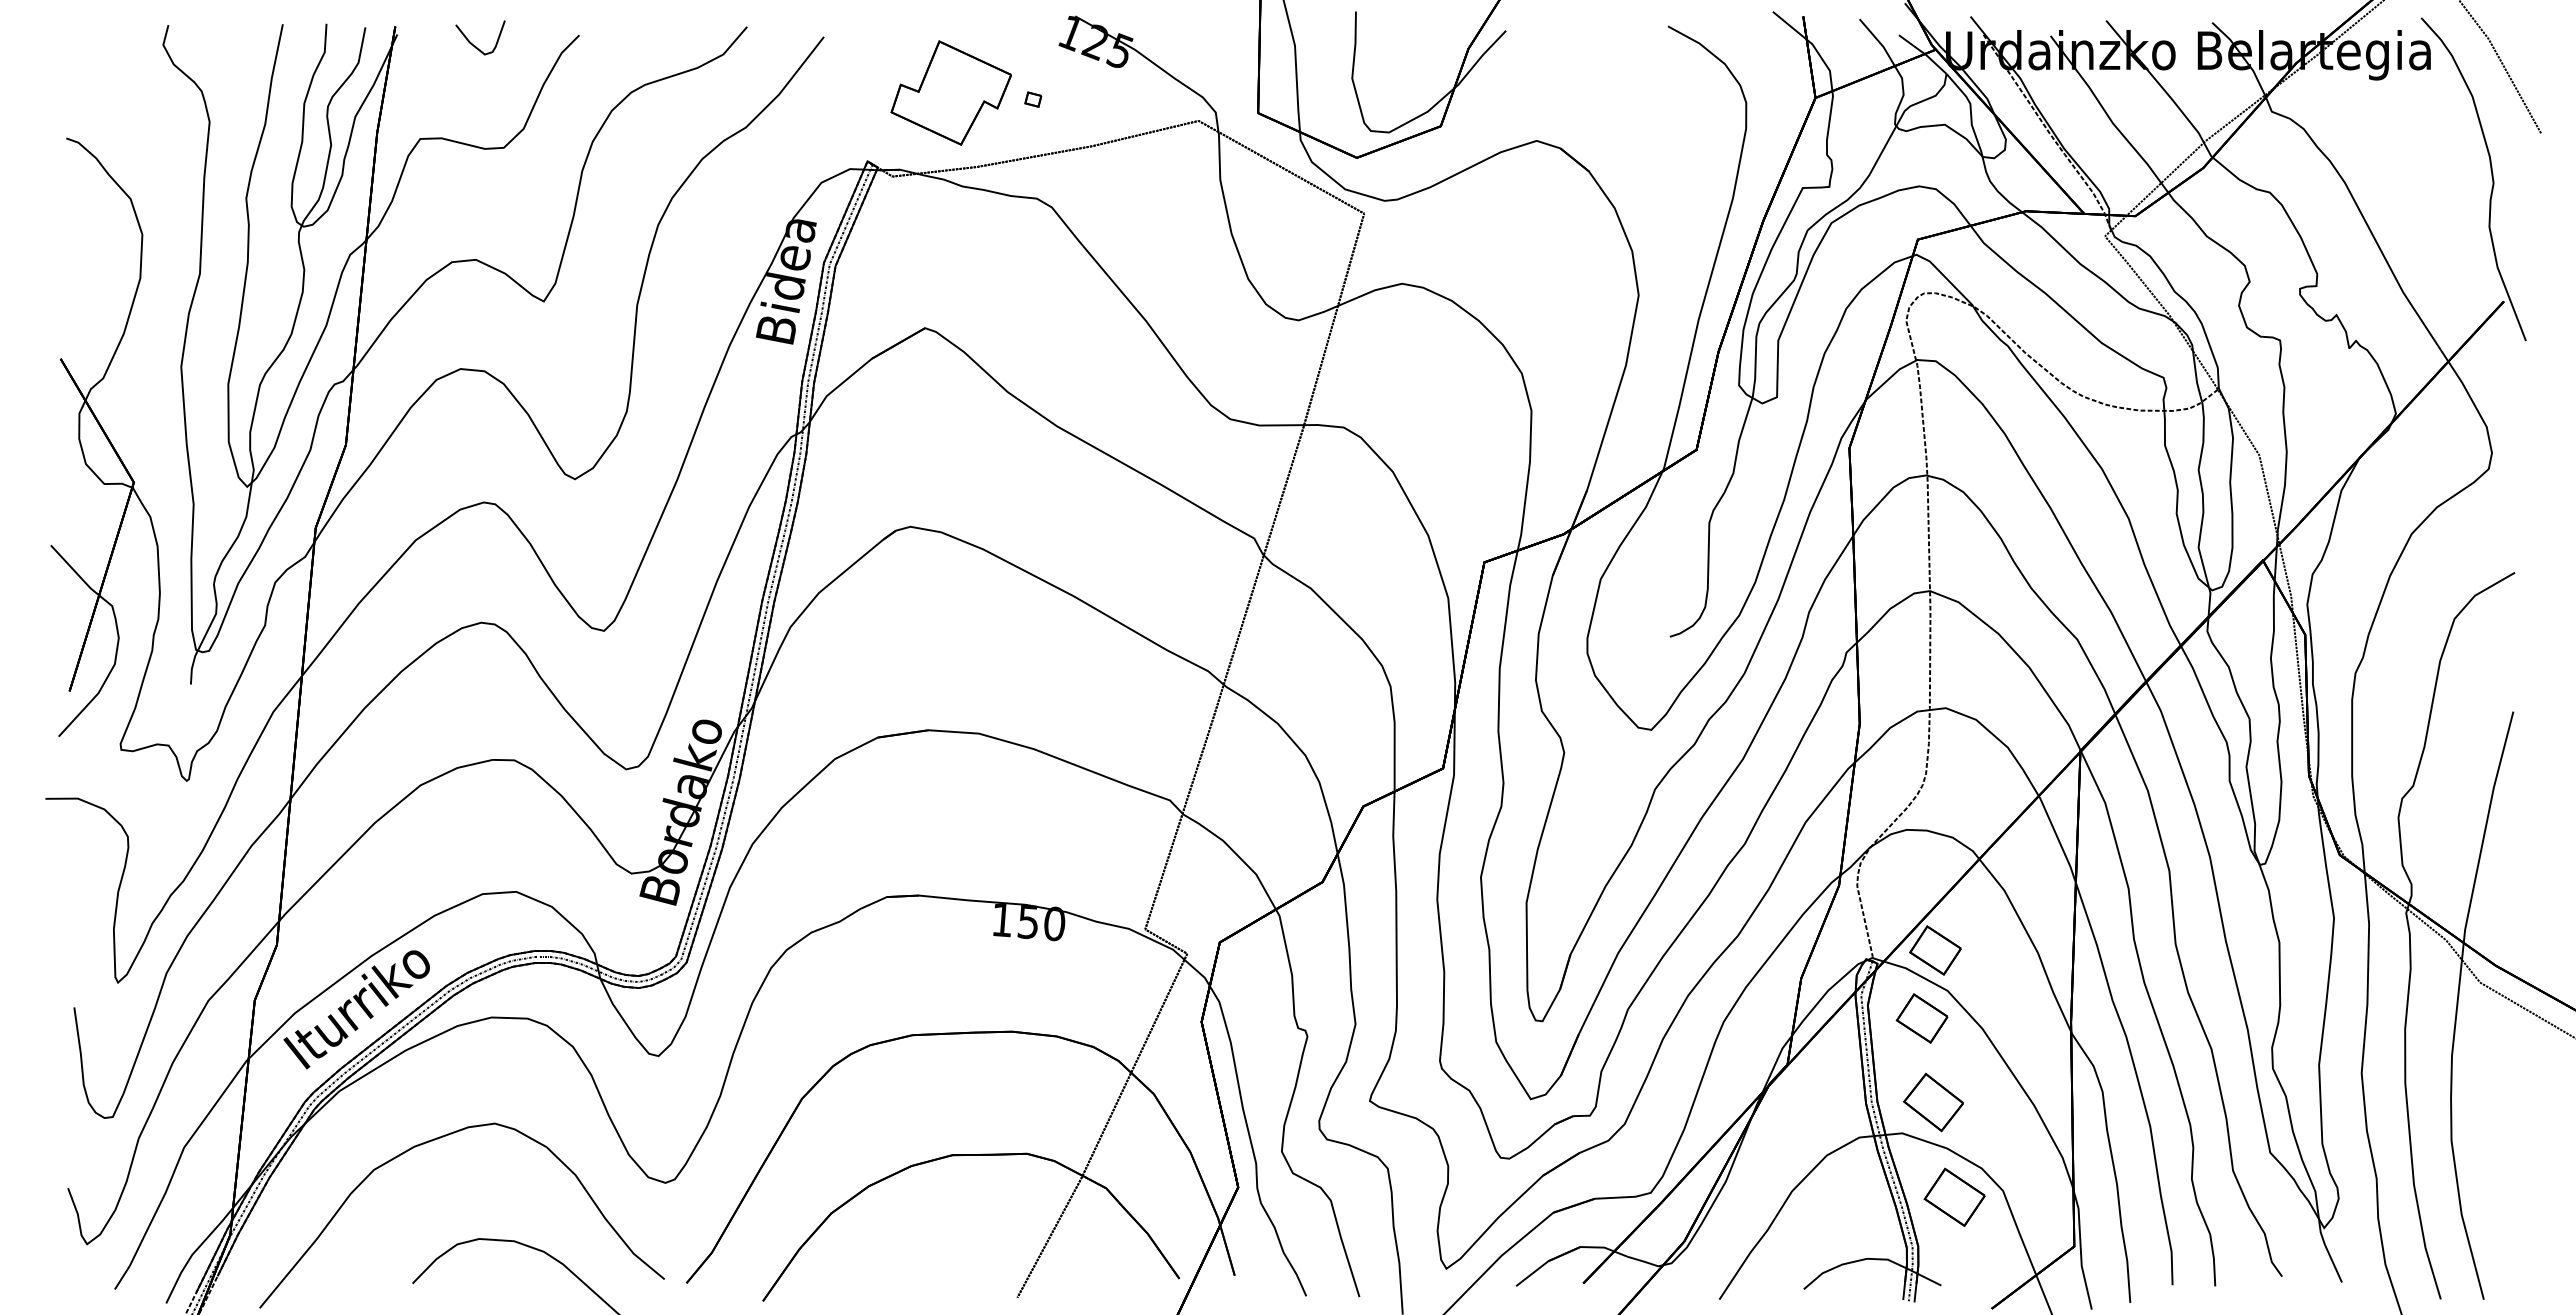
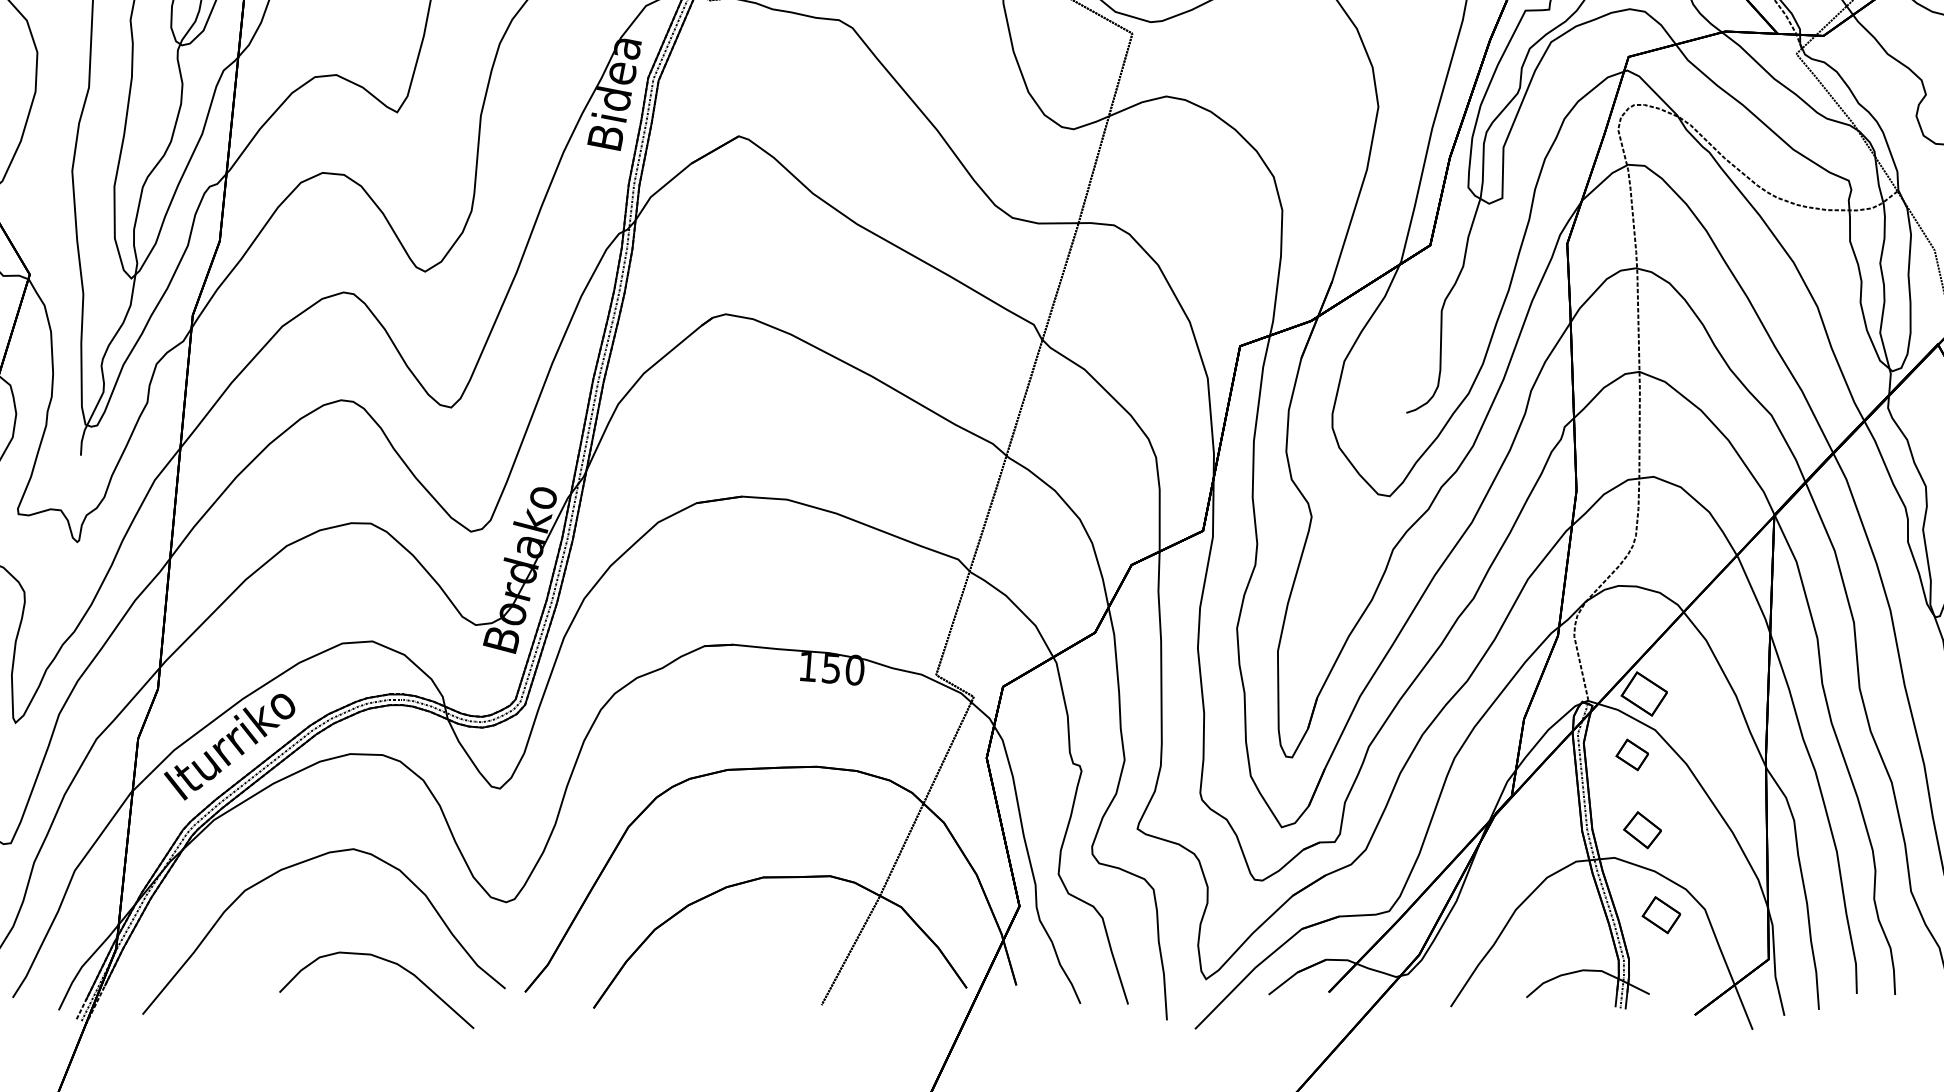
part: (1921, 1018) -> (1631, 754), size x0.7
part: (1933, 1102) -> (1642, 830), size x0.7
part: (1954, 1196) -> (1661, 914), size x0.7

